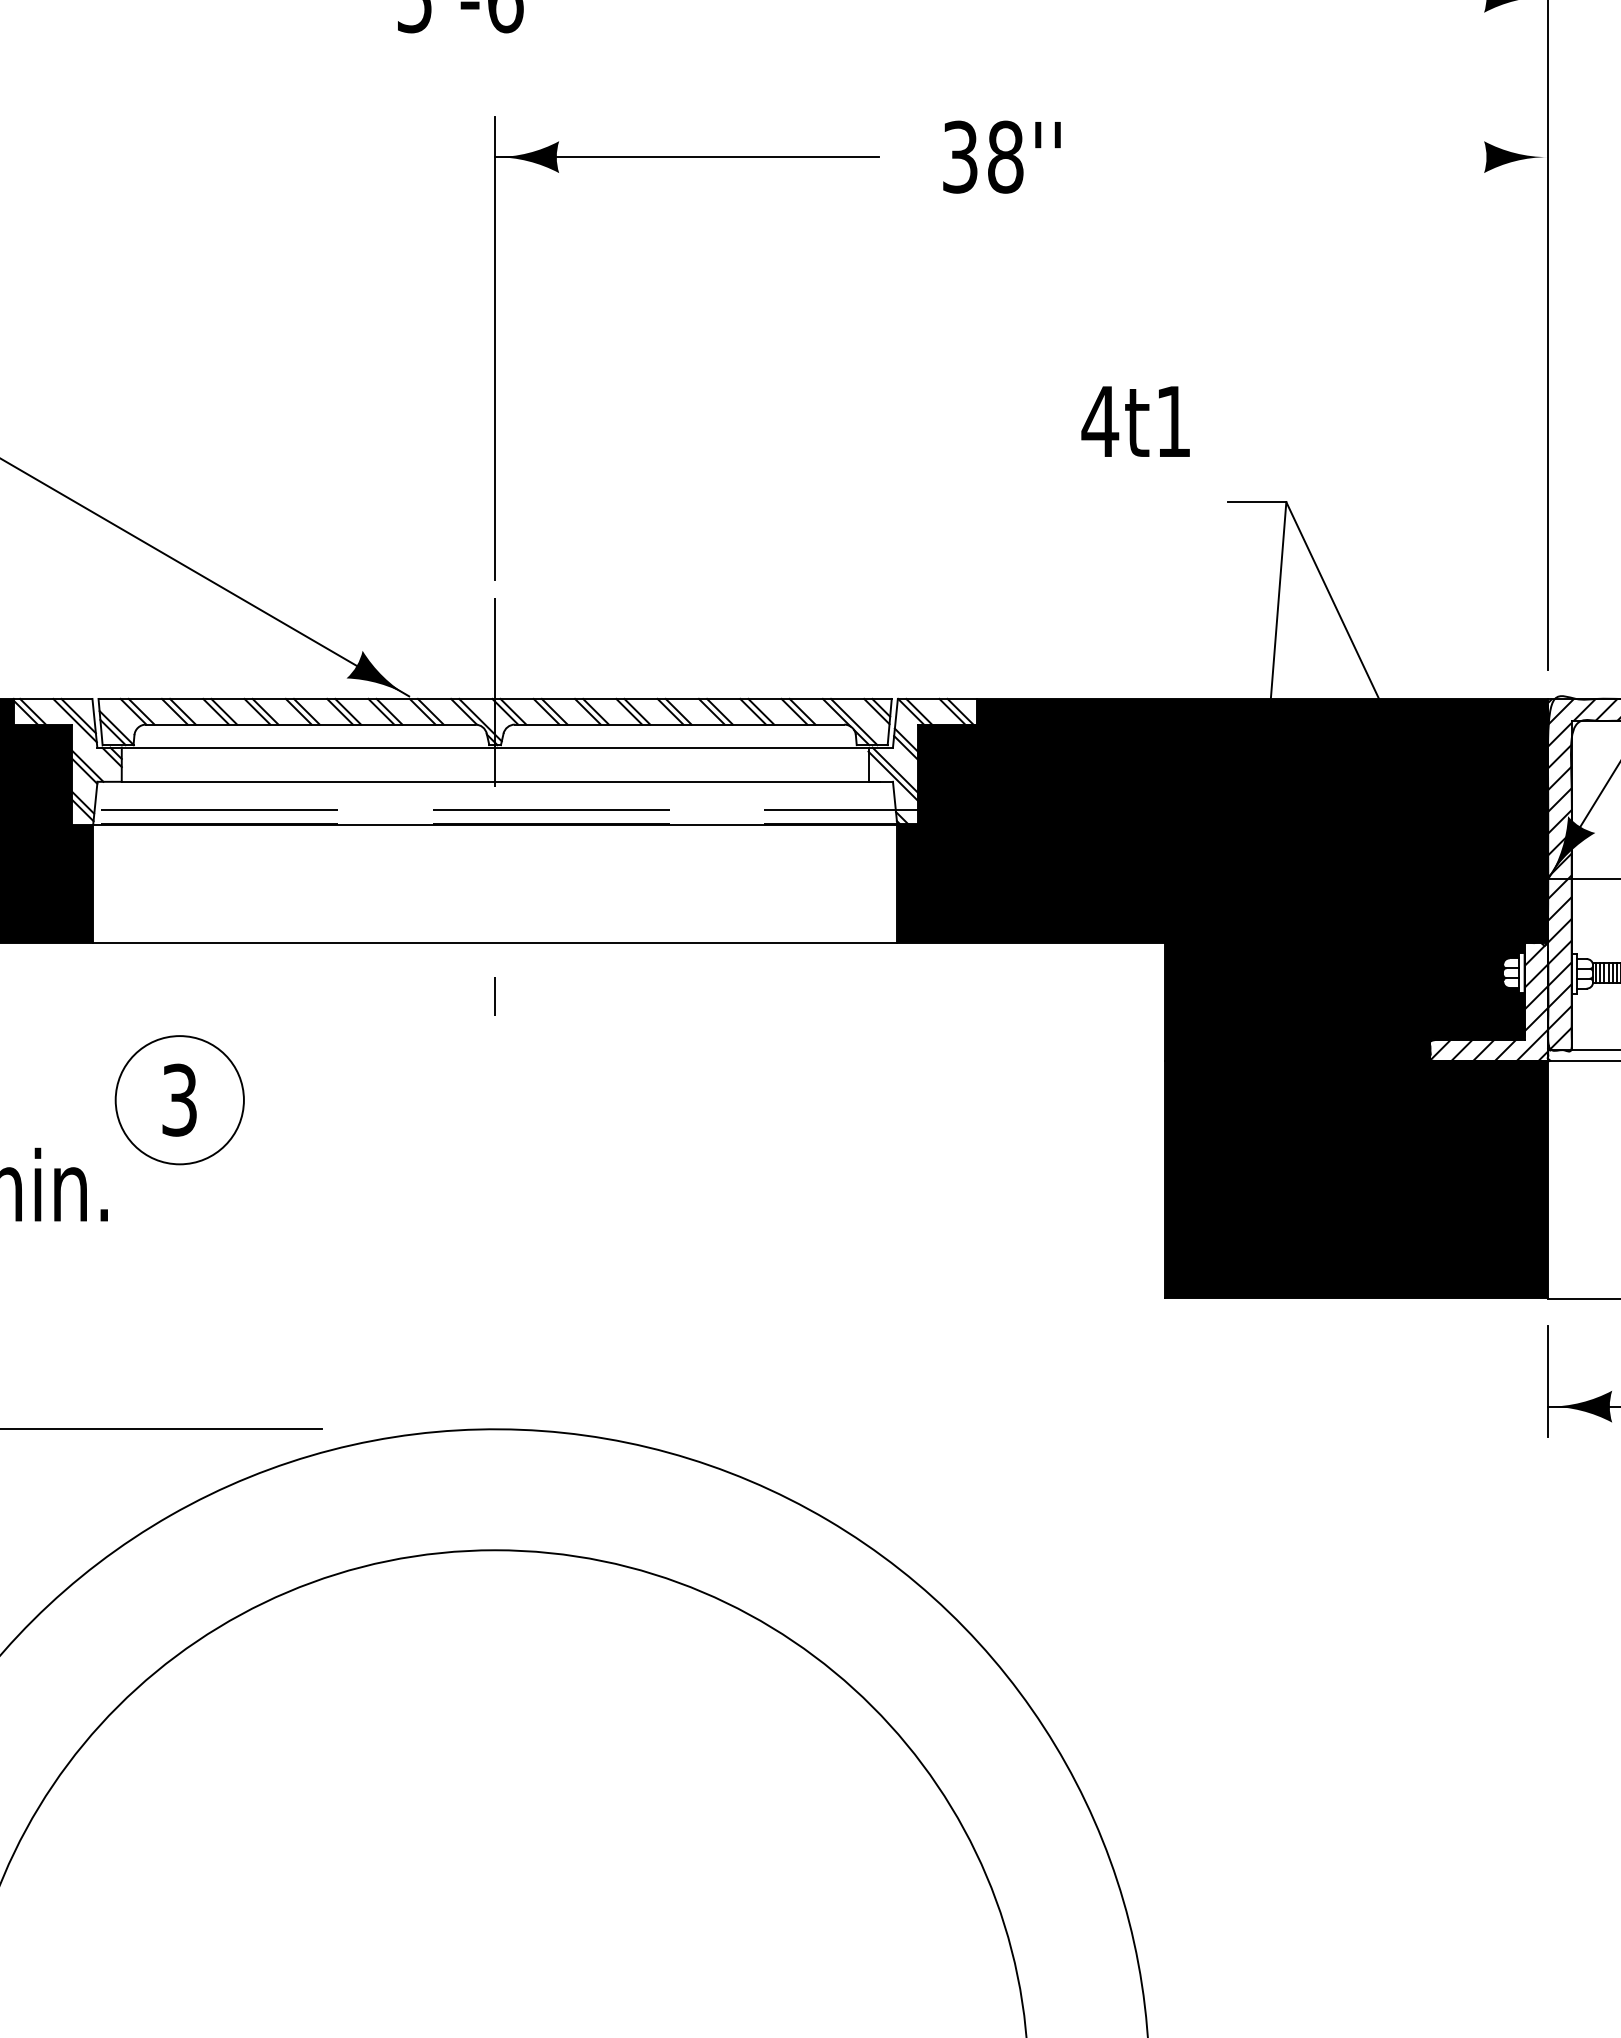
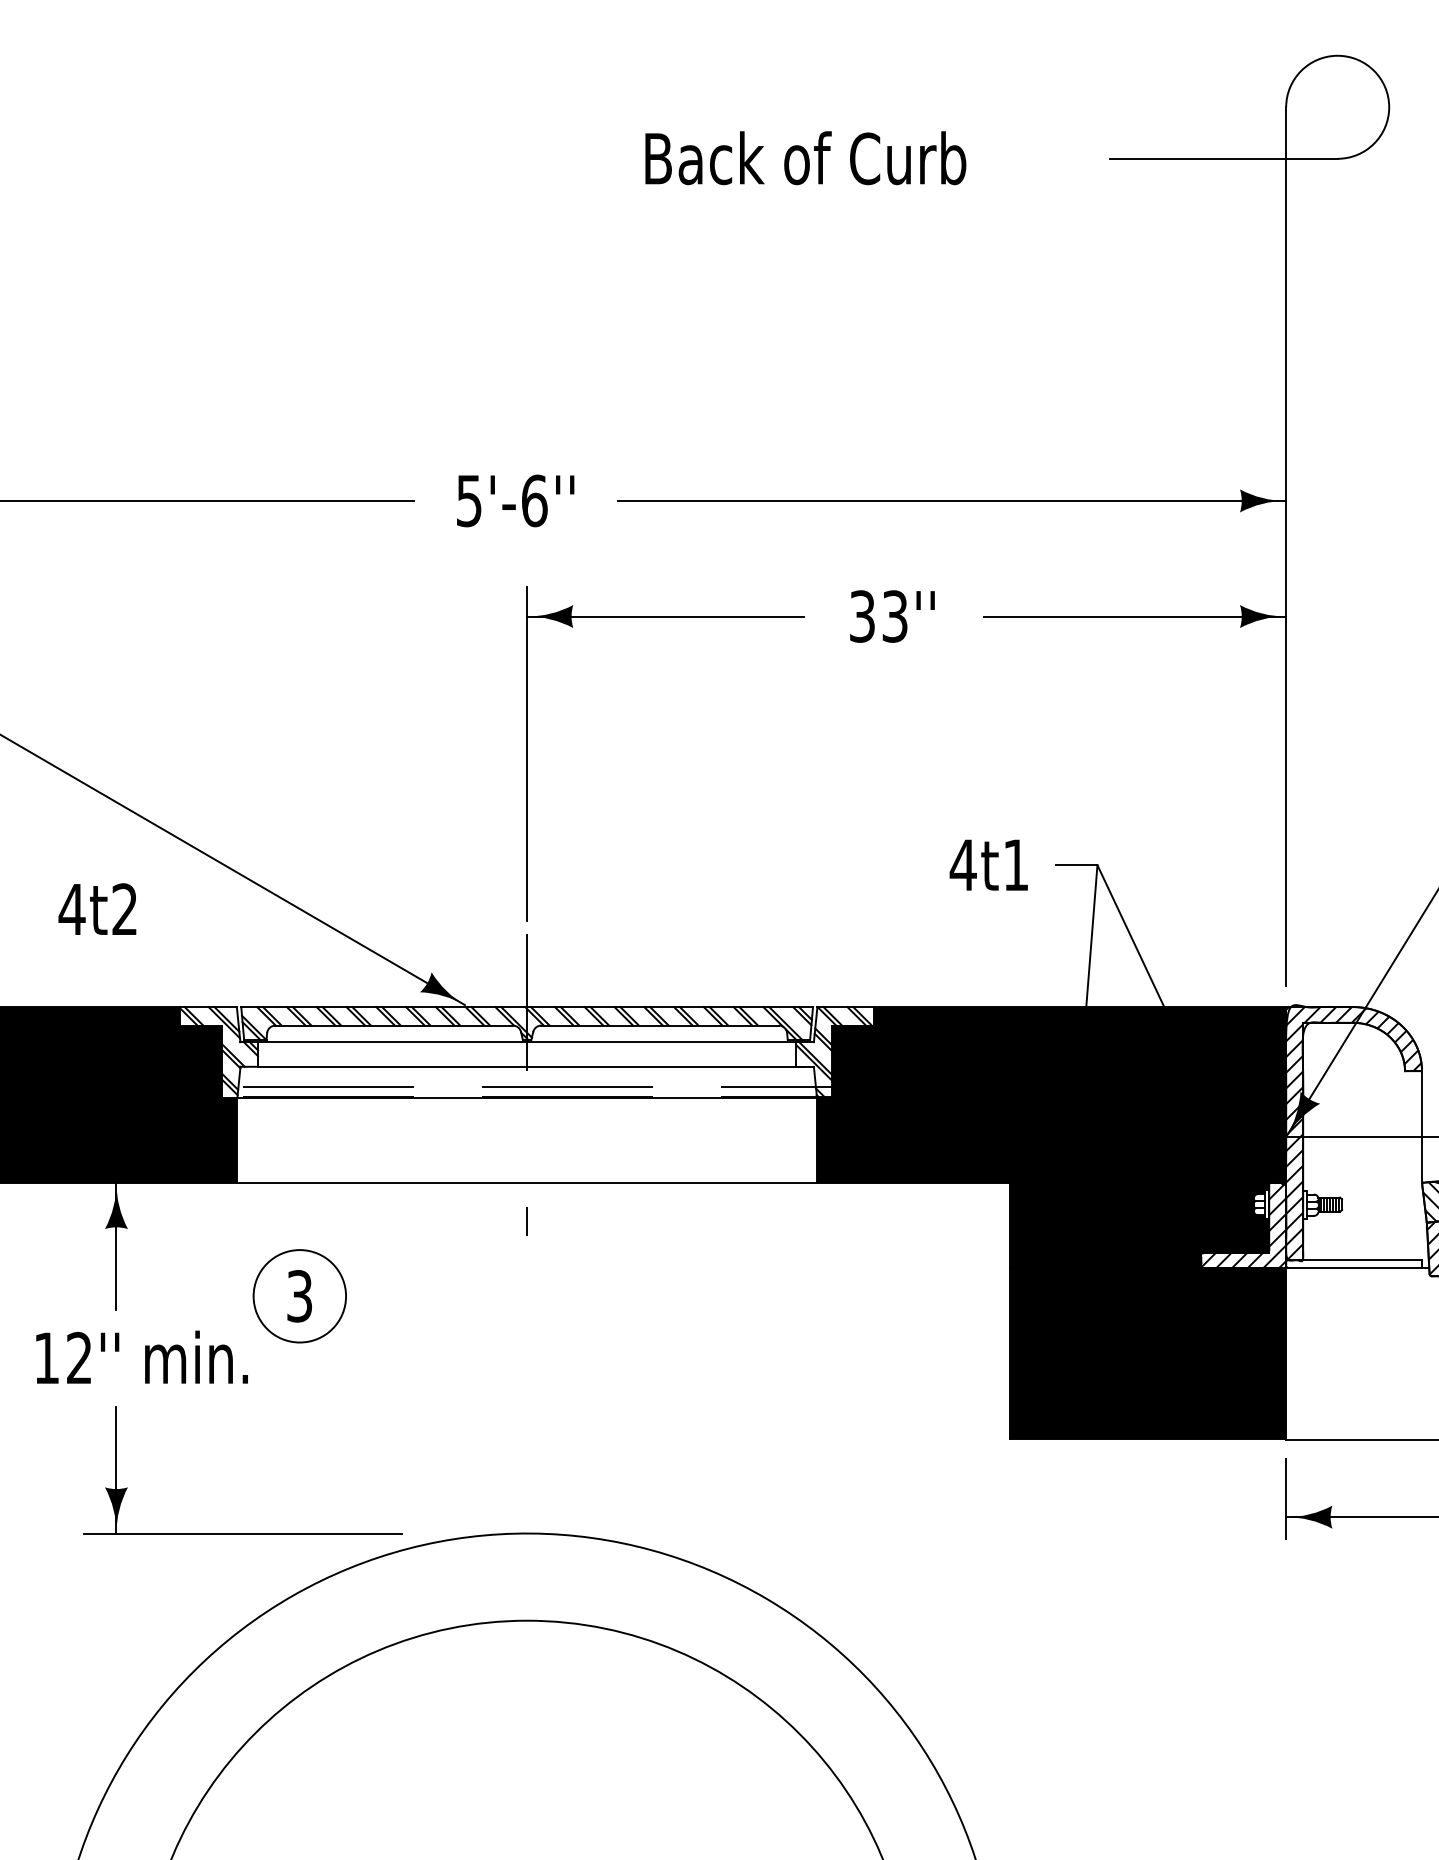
text: (1004, 157) -> (894, 616), 38'' -> 33''
line: (1339, 157) -> (1135, 616), added
text: (1135, 420) -> (988, 864), moved

